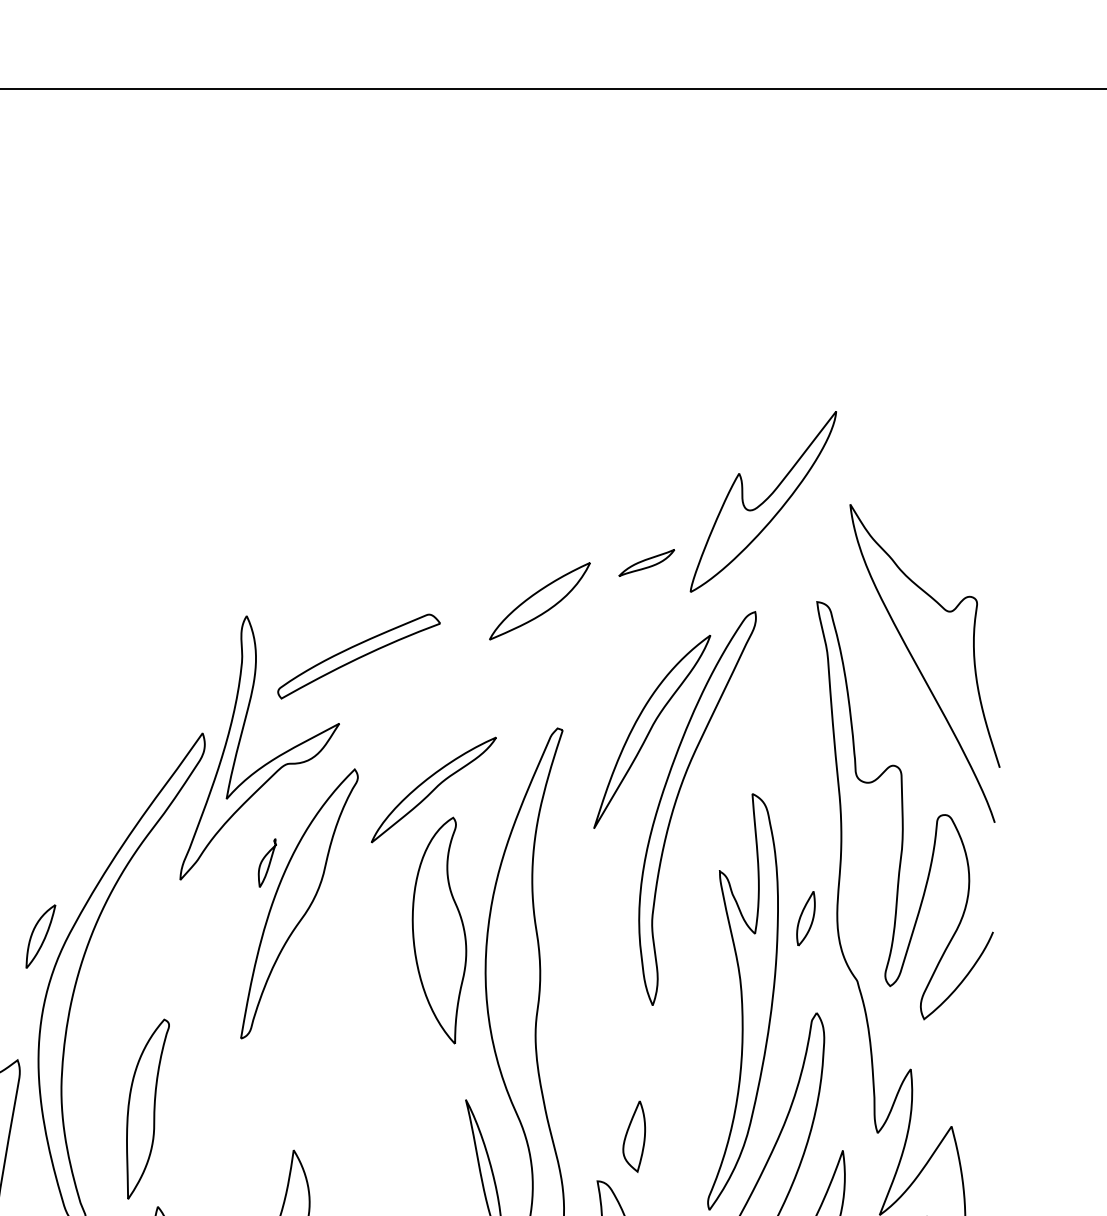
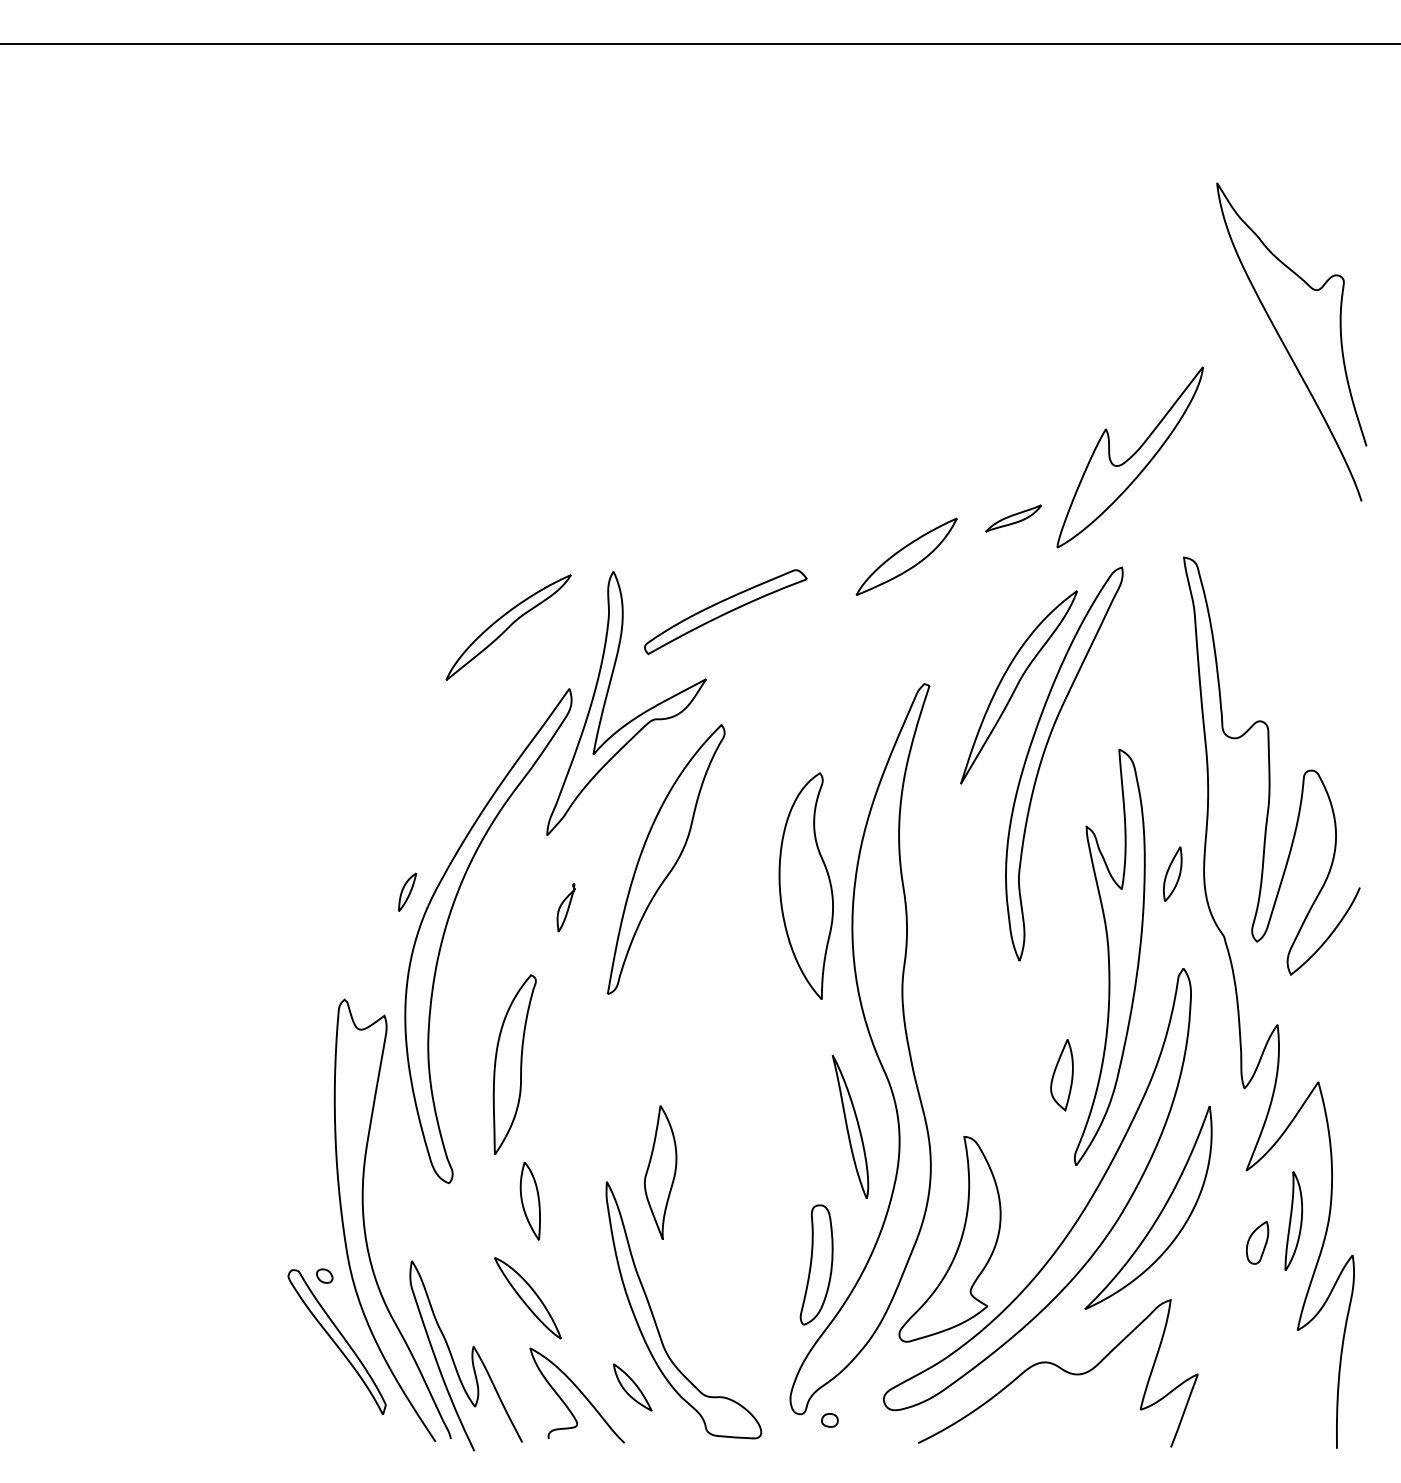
curve: (918, 666) -> (1285, 345), moved
part: (433, 789) -> (508, 627), moved
part: (266, 862) -> (565, 907), moved
part: (40, 936) -> (407, 892), size x0.6
part: (633, 1136) -> (1061, 1075), moved

